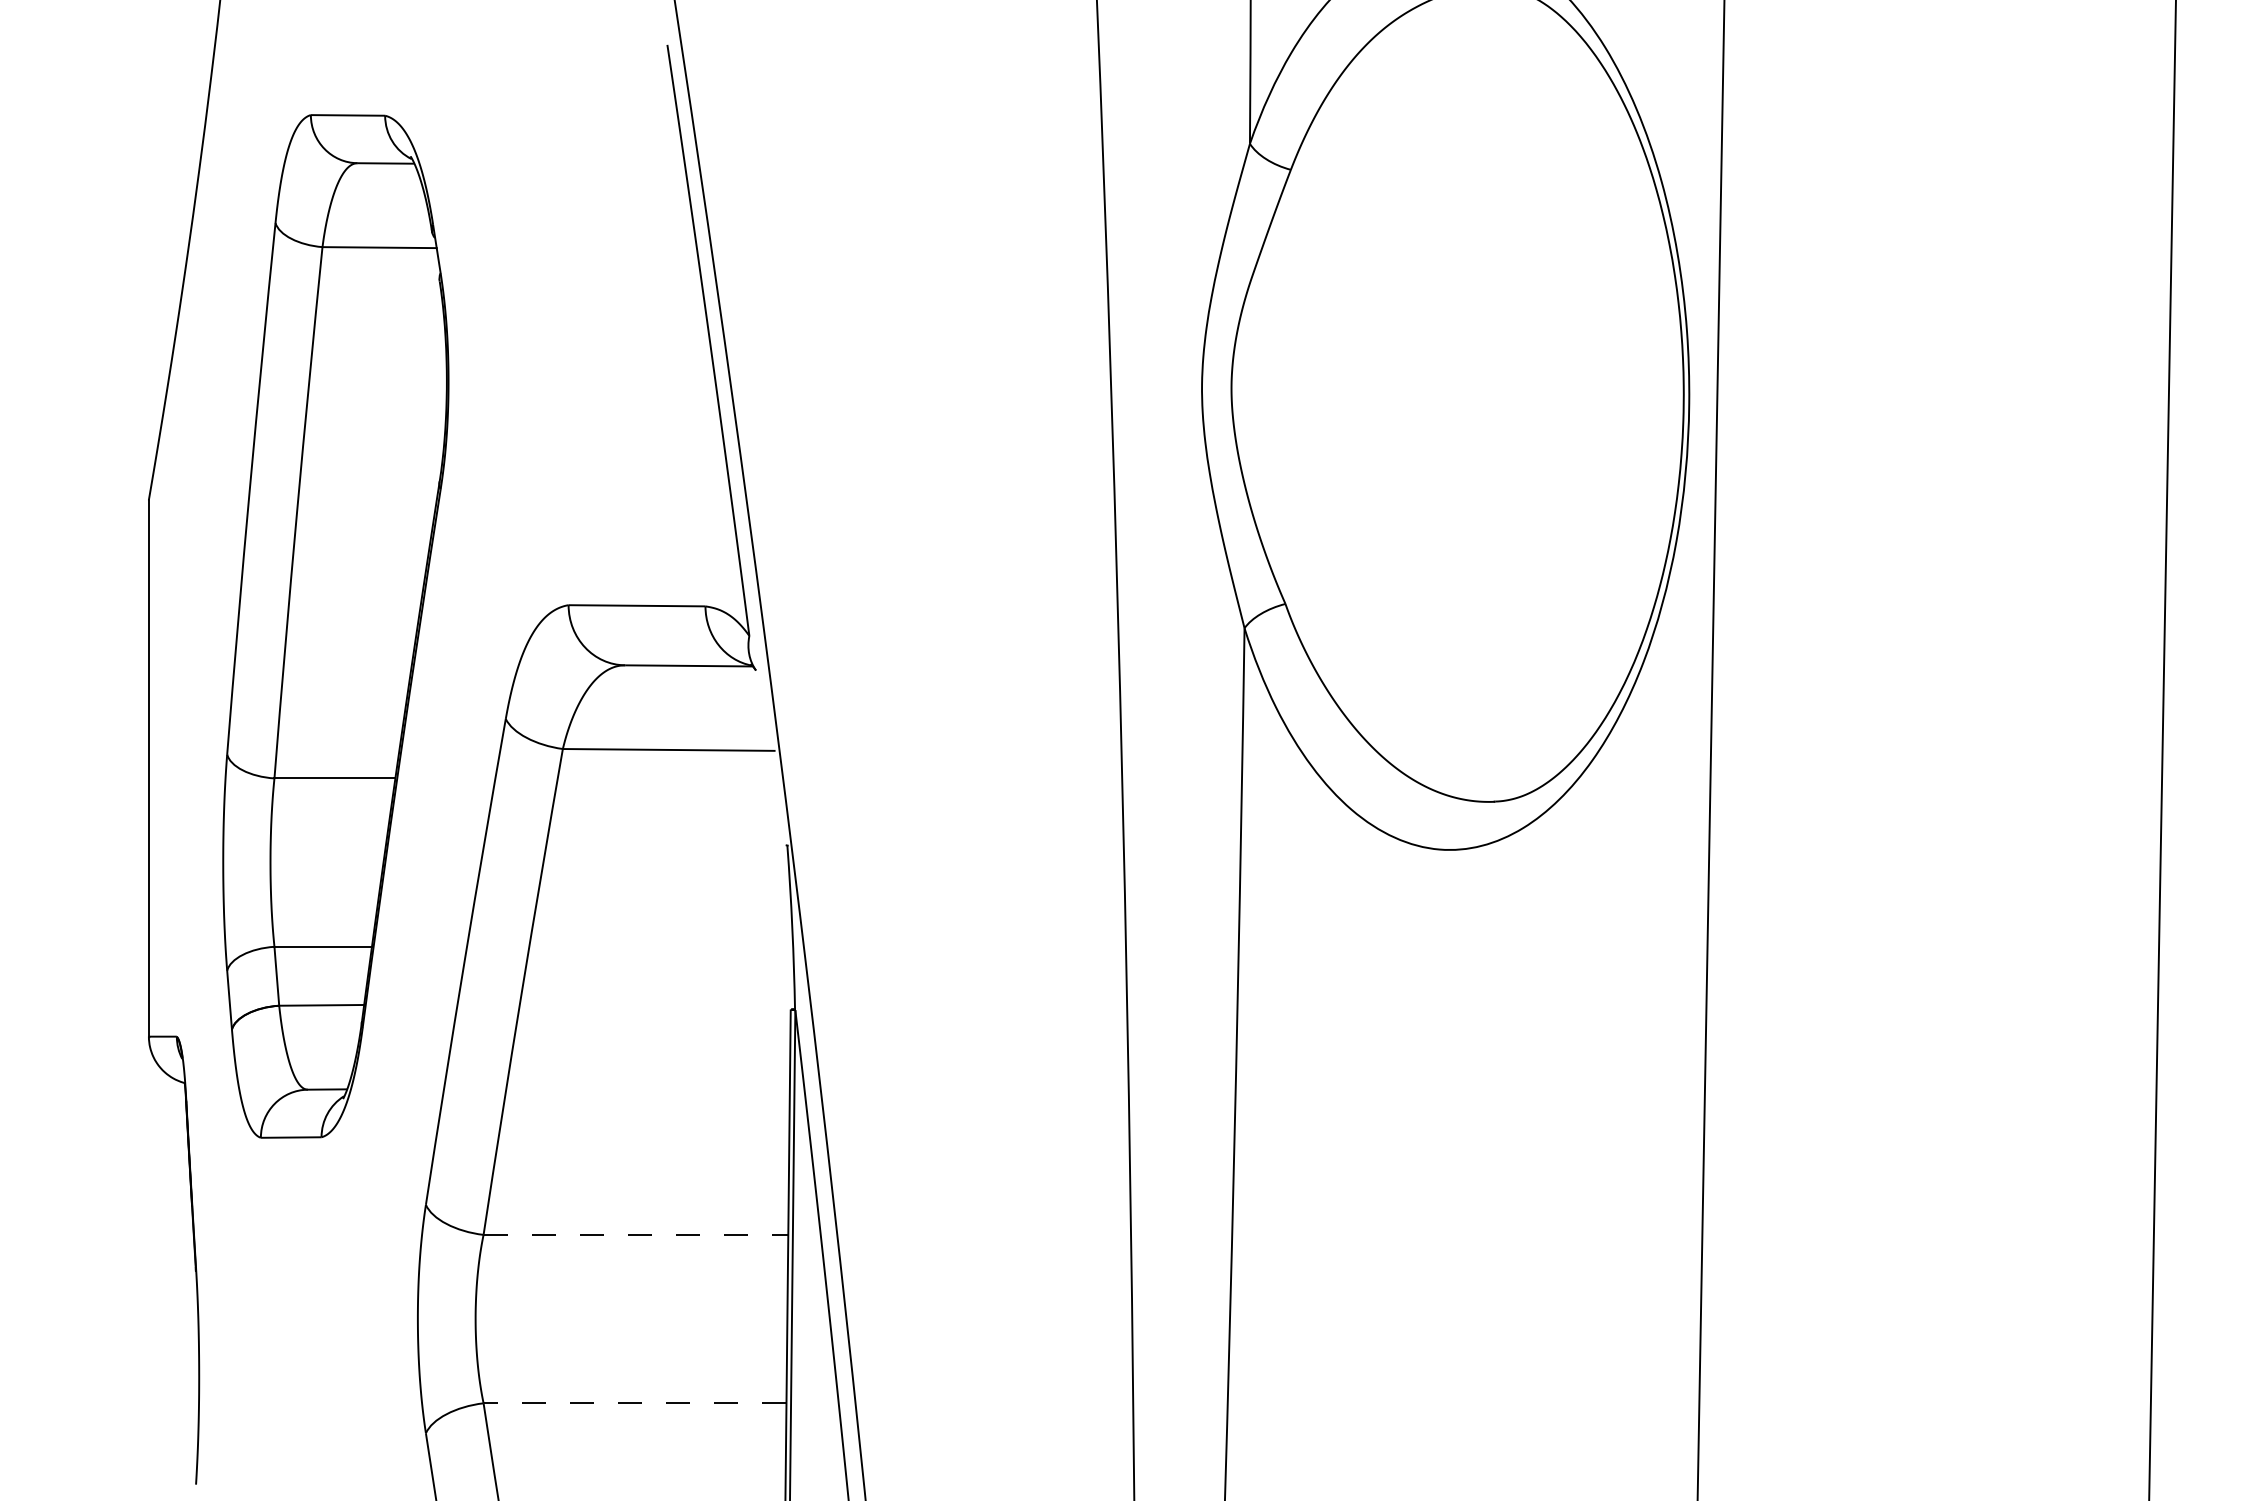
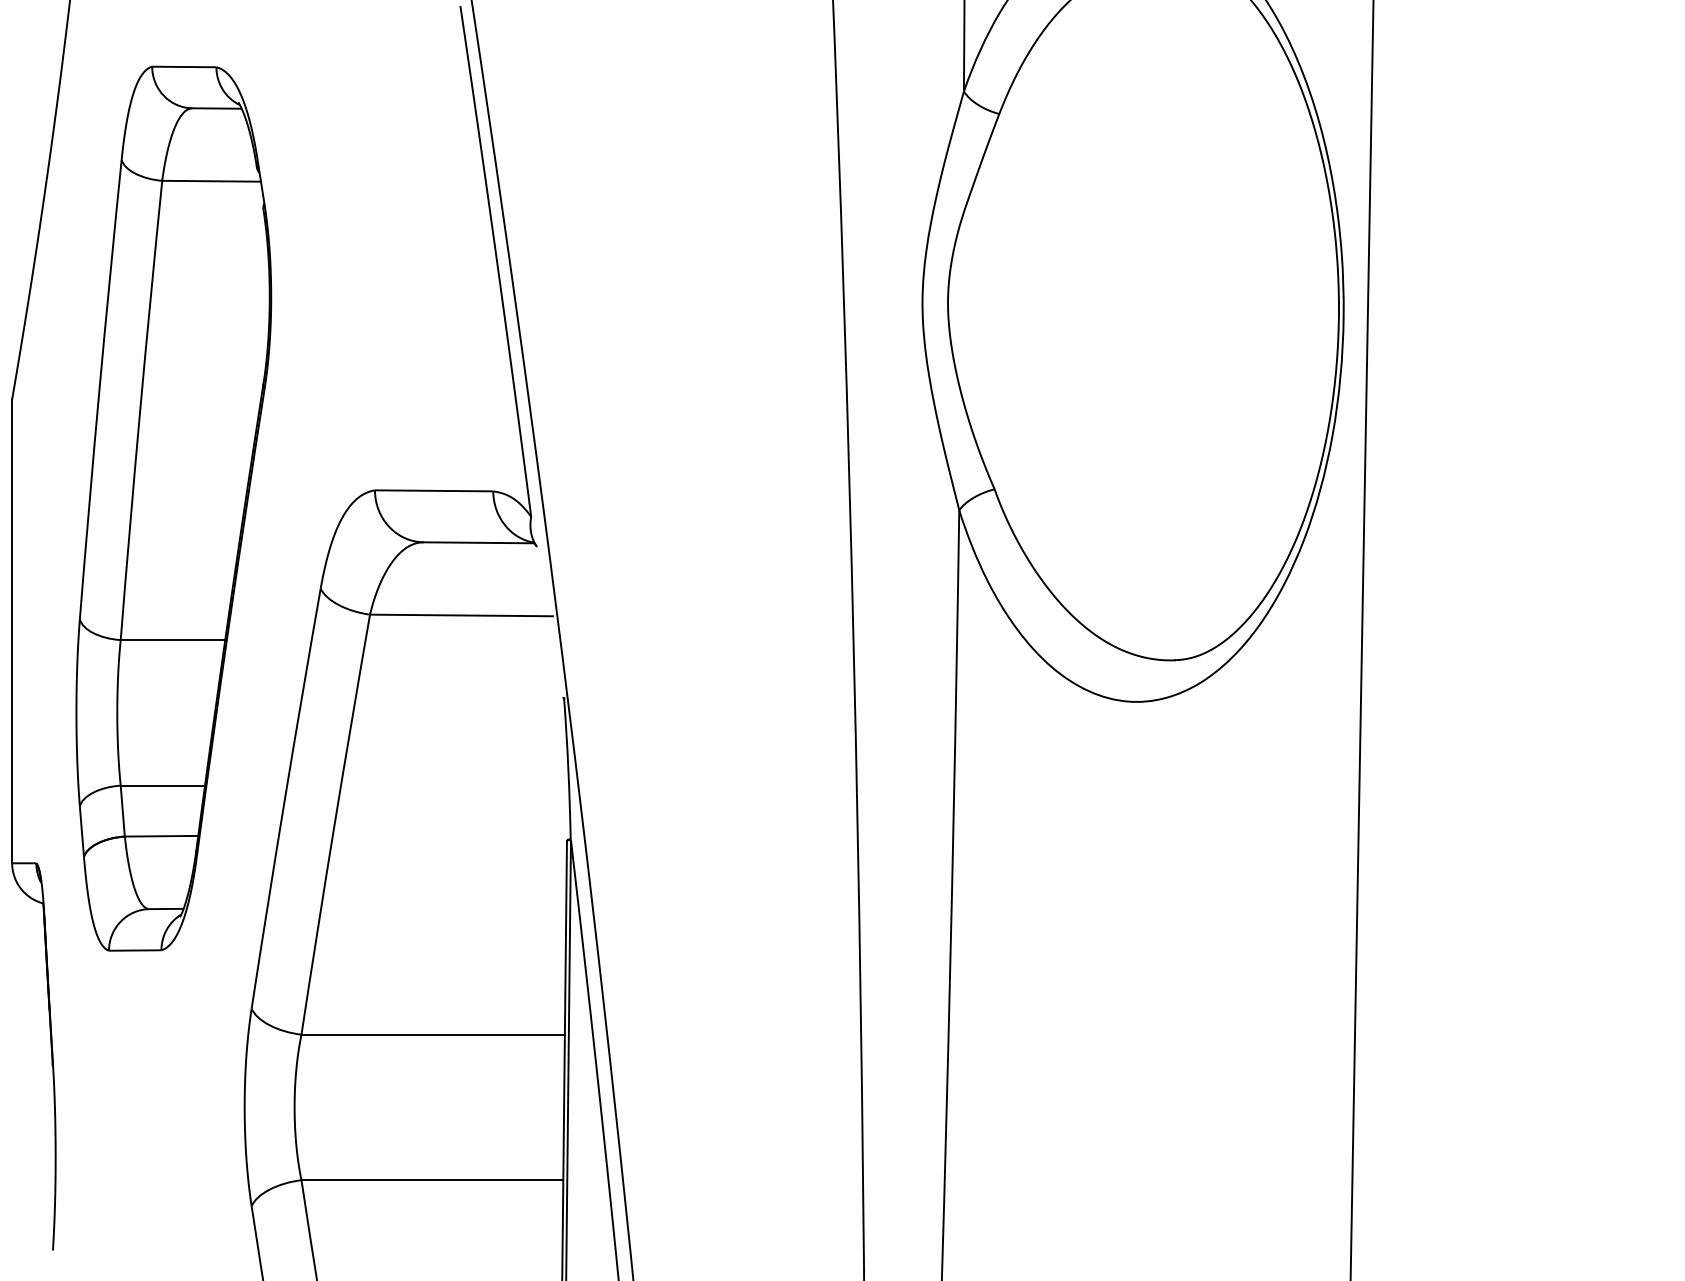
line: (636, 1234) -> (433, 1034), dashed -> solid
line: (634, 1403) -> (431, 1180), dashed -> solid

